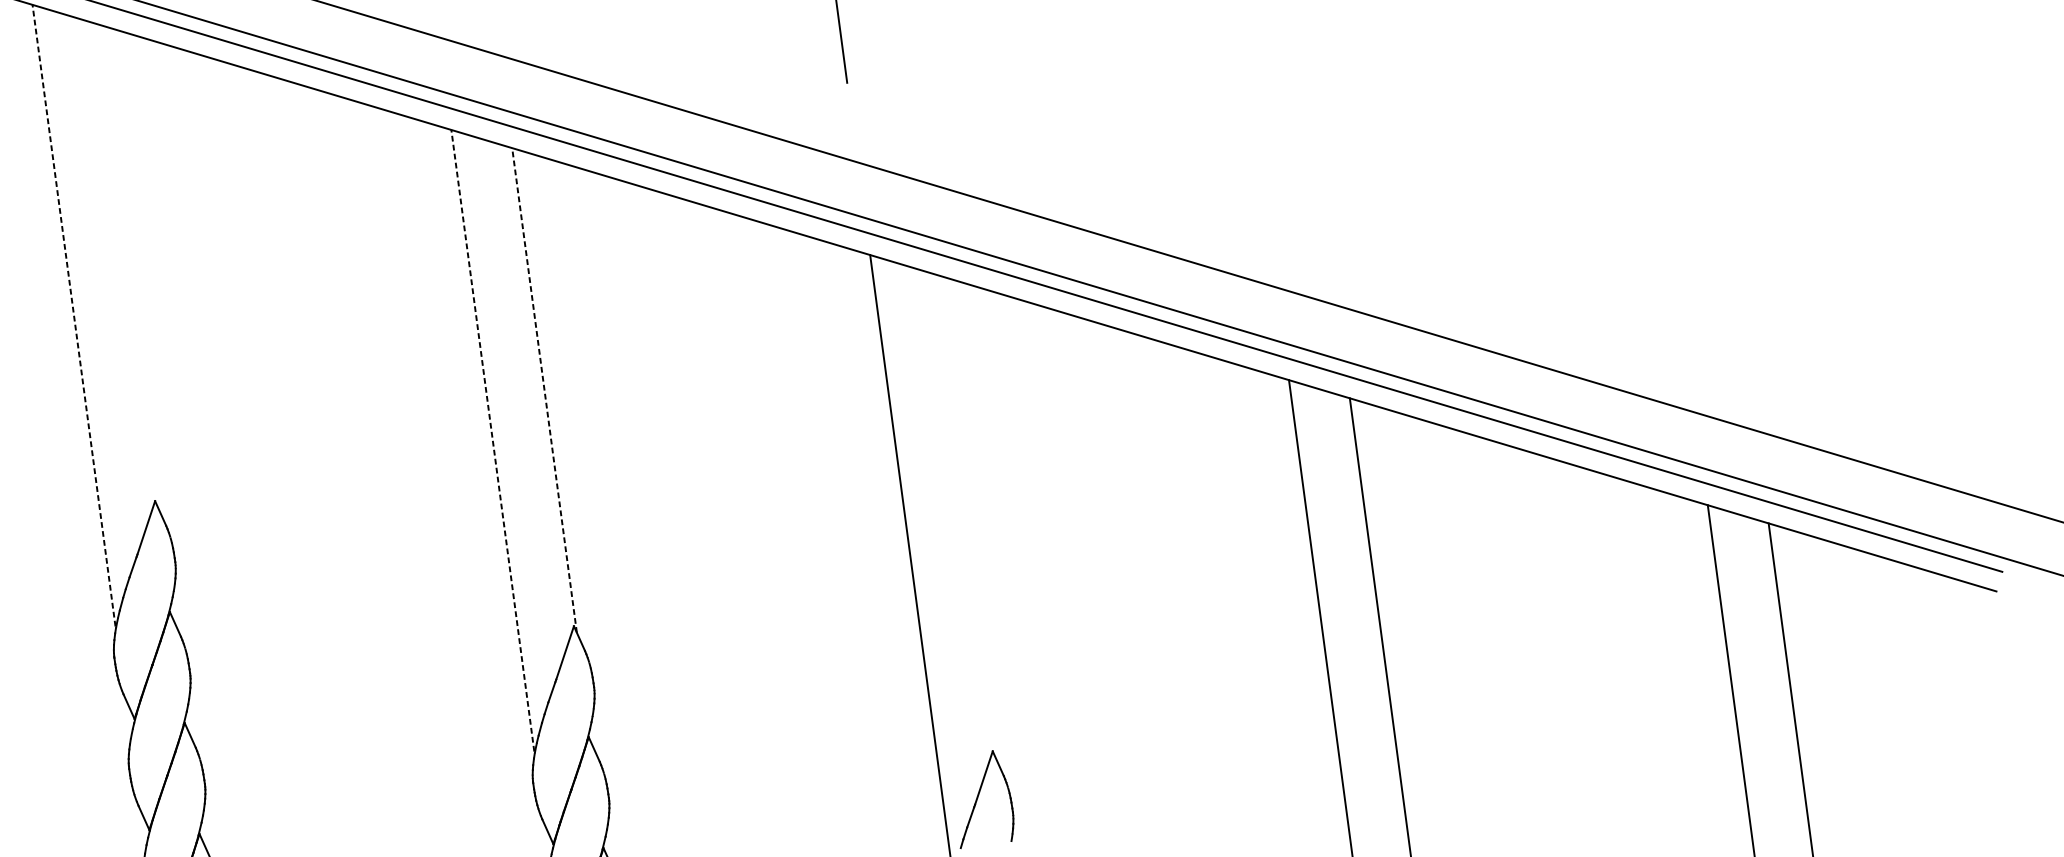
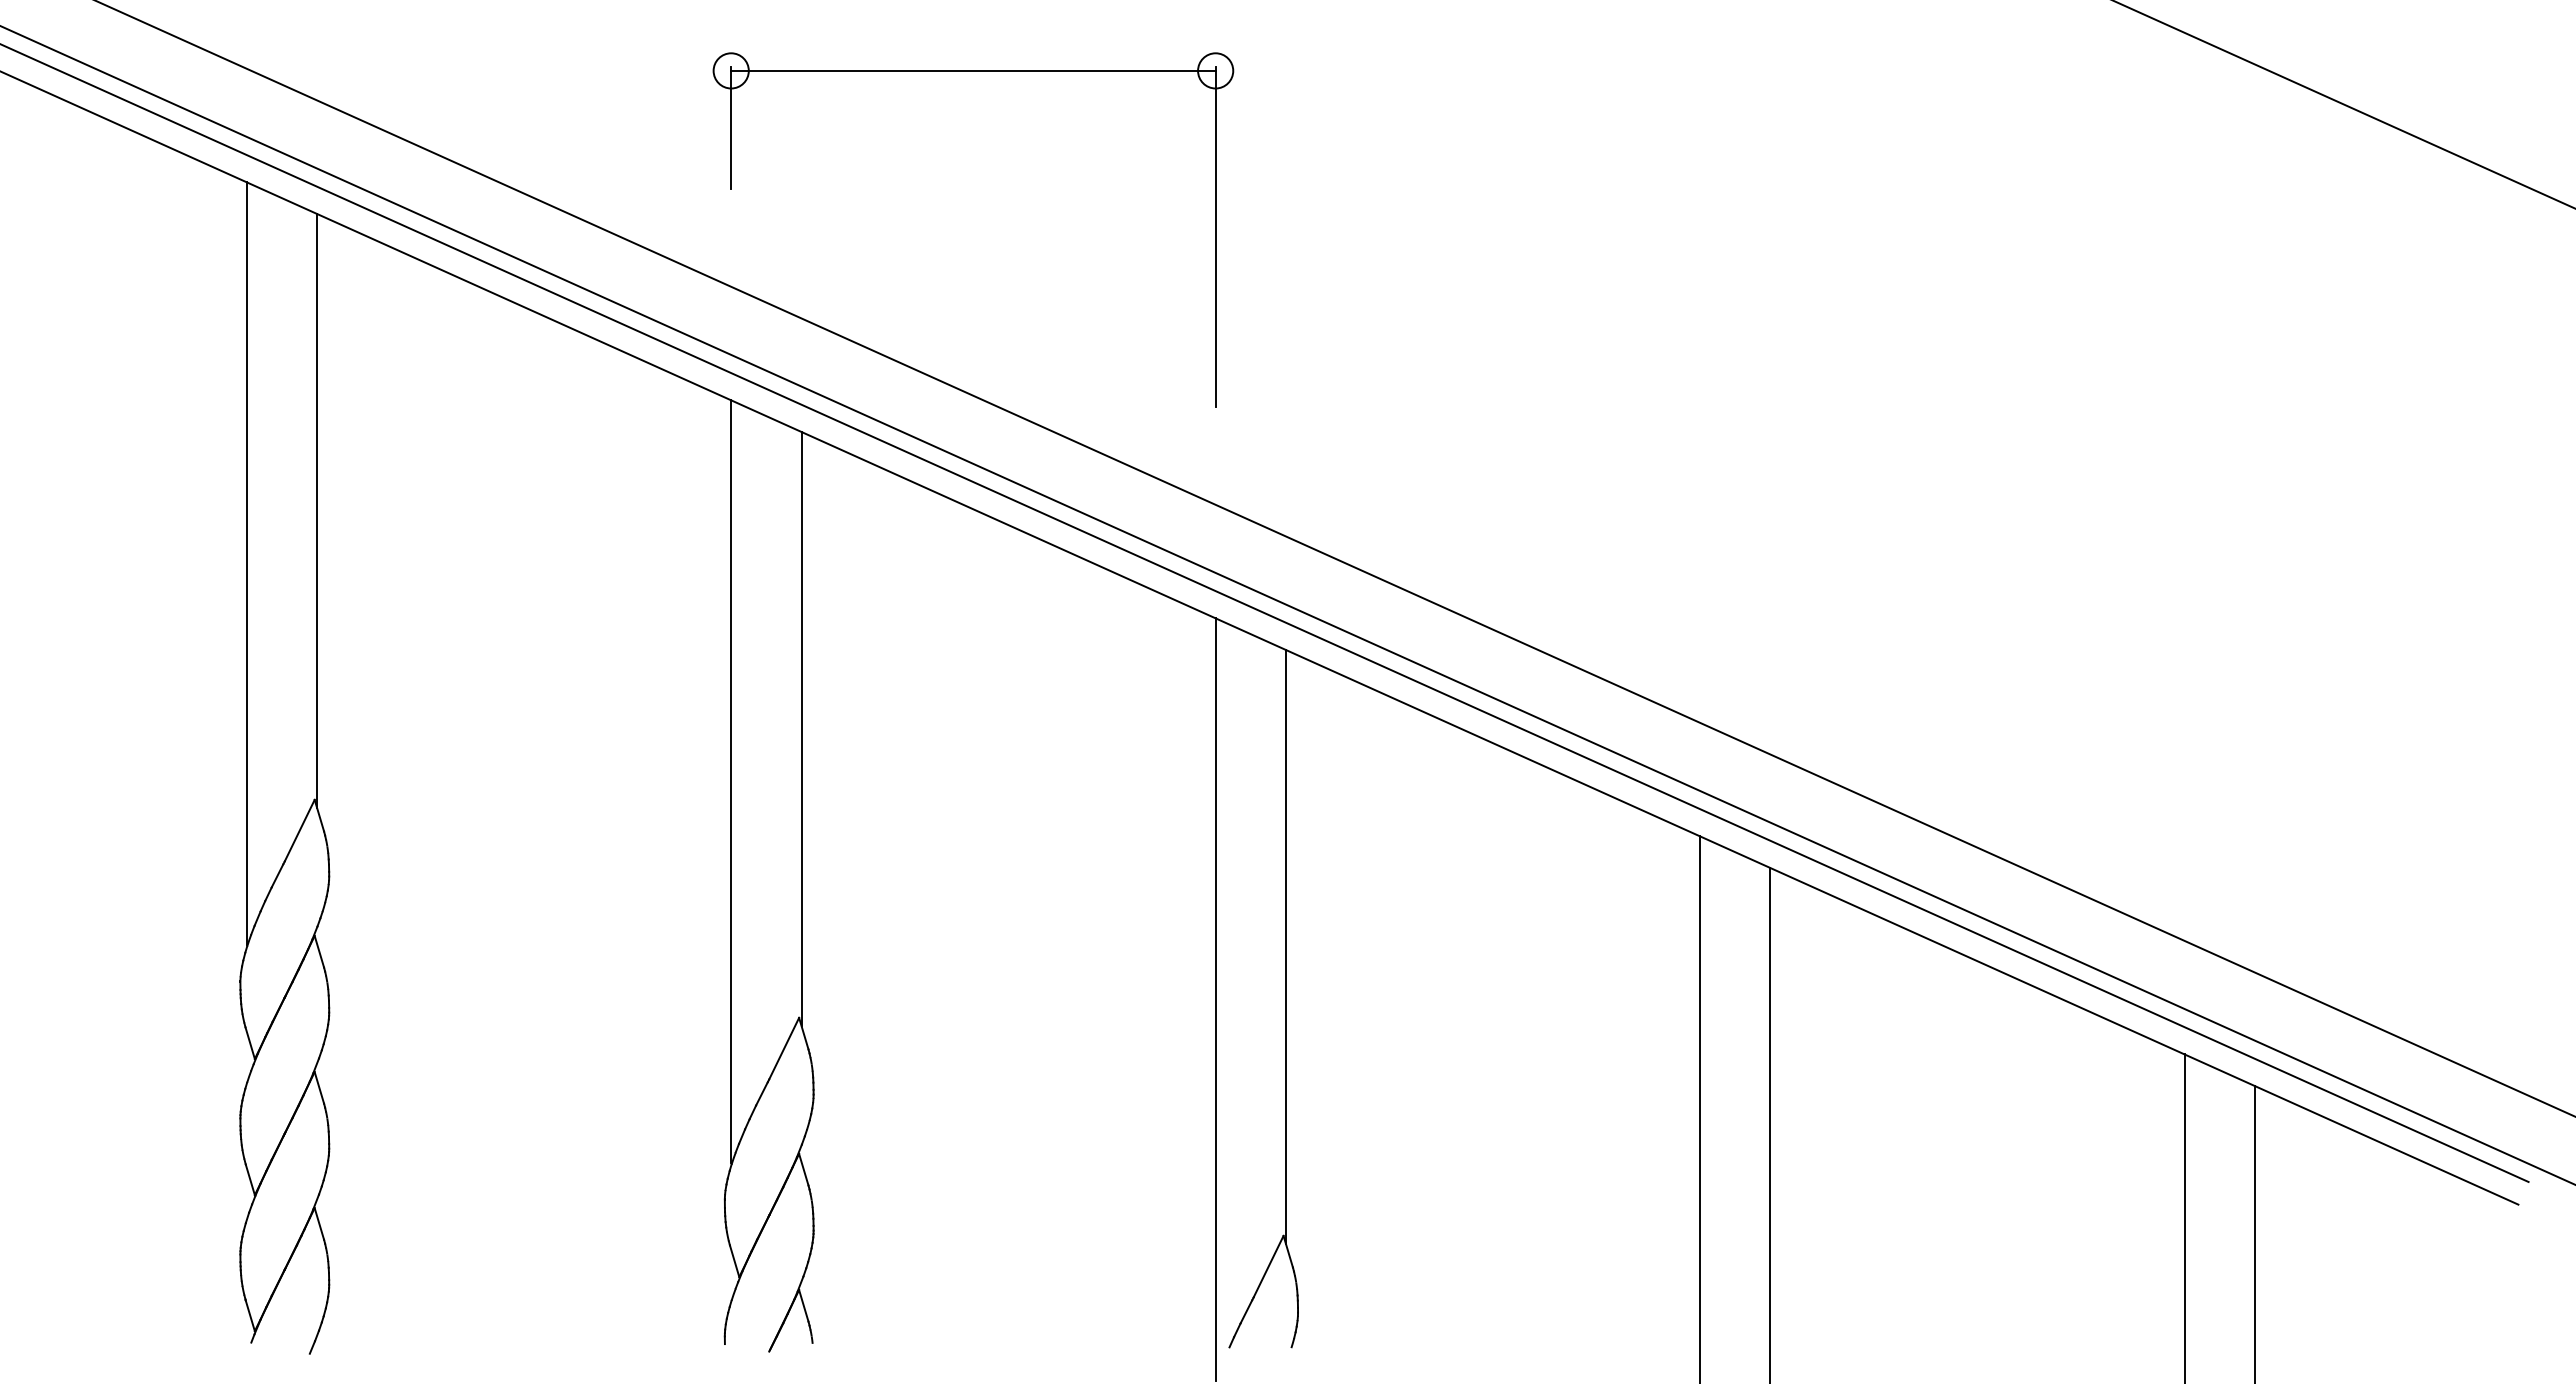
line: (126, 265) -> (317, 511), added
line: (73, 314) -> (246, 562), dashed -> solid
line: (544, 389) -> (801, 728), dashed -> solid
line: (492, 439) -> (731, 780), dashed -> solid
line: (963, 515) -> (1286, 947), added

